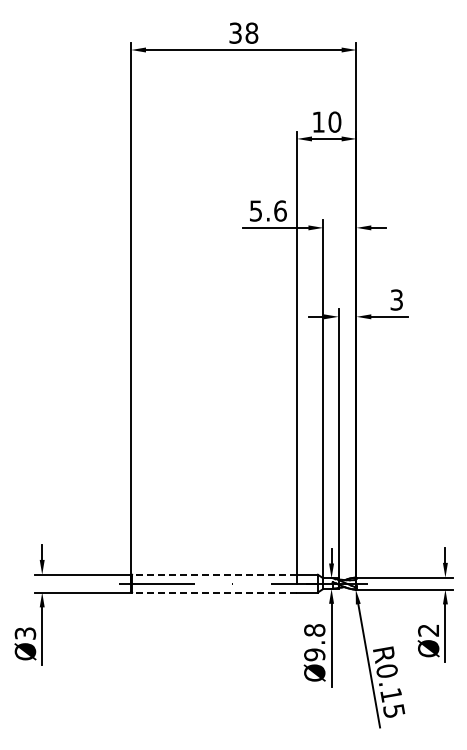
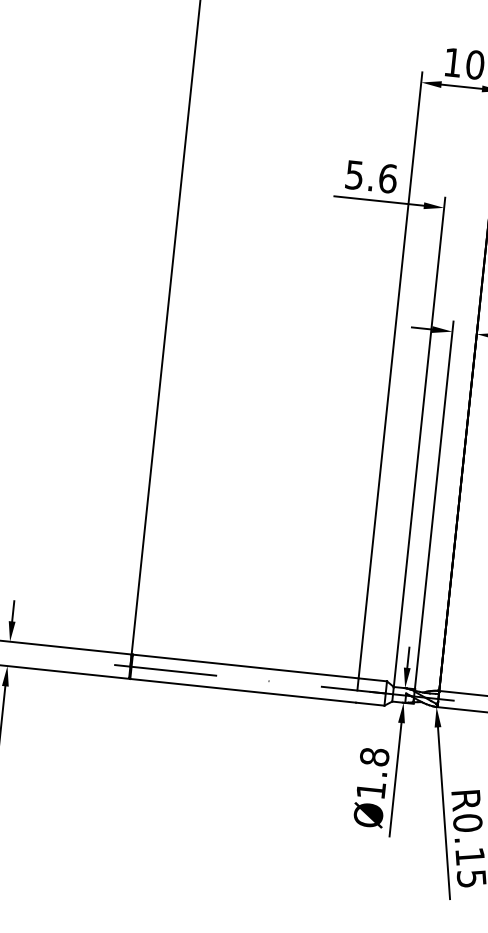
line: (214, 574) -> (245, 666), dashed -> solid
line: (214, 592) -> (243, 690), dashed -> solid
text: (314, 654) -> (370, 789), Ø9.8 -> Ø1.8

